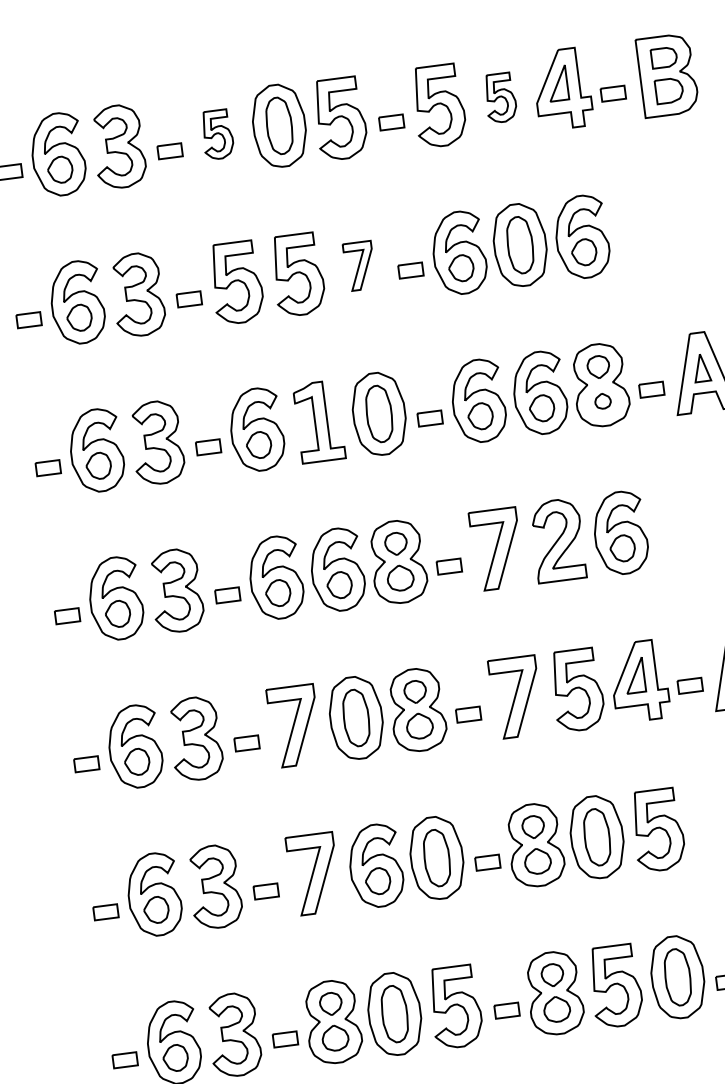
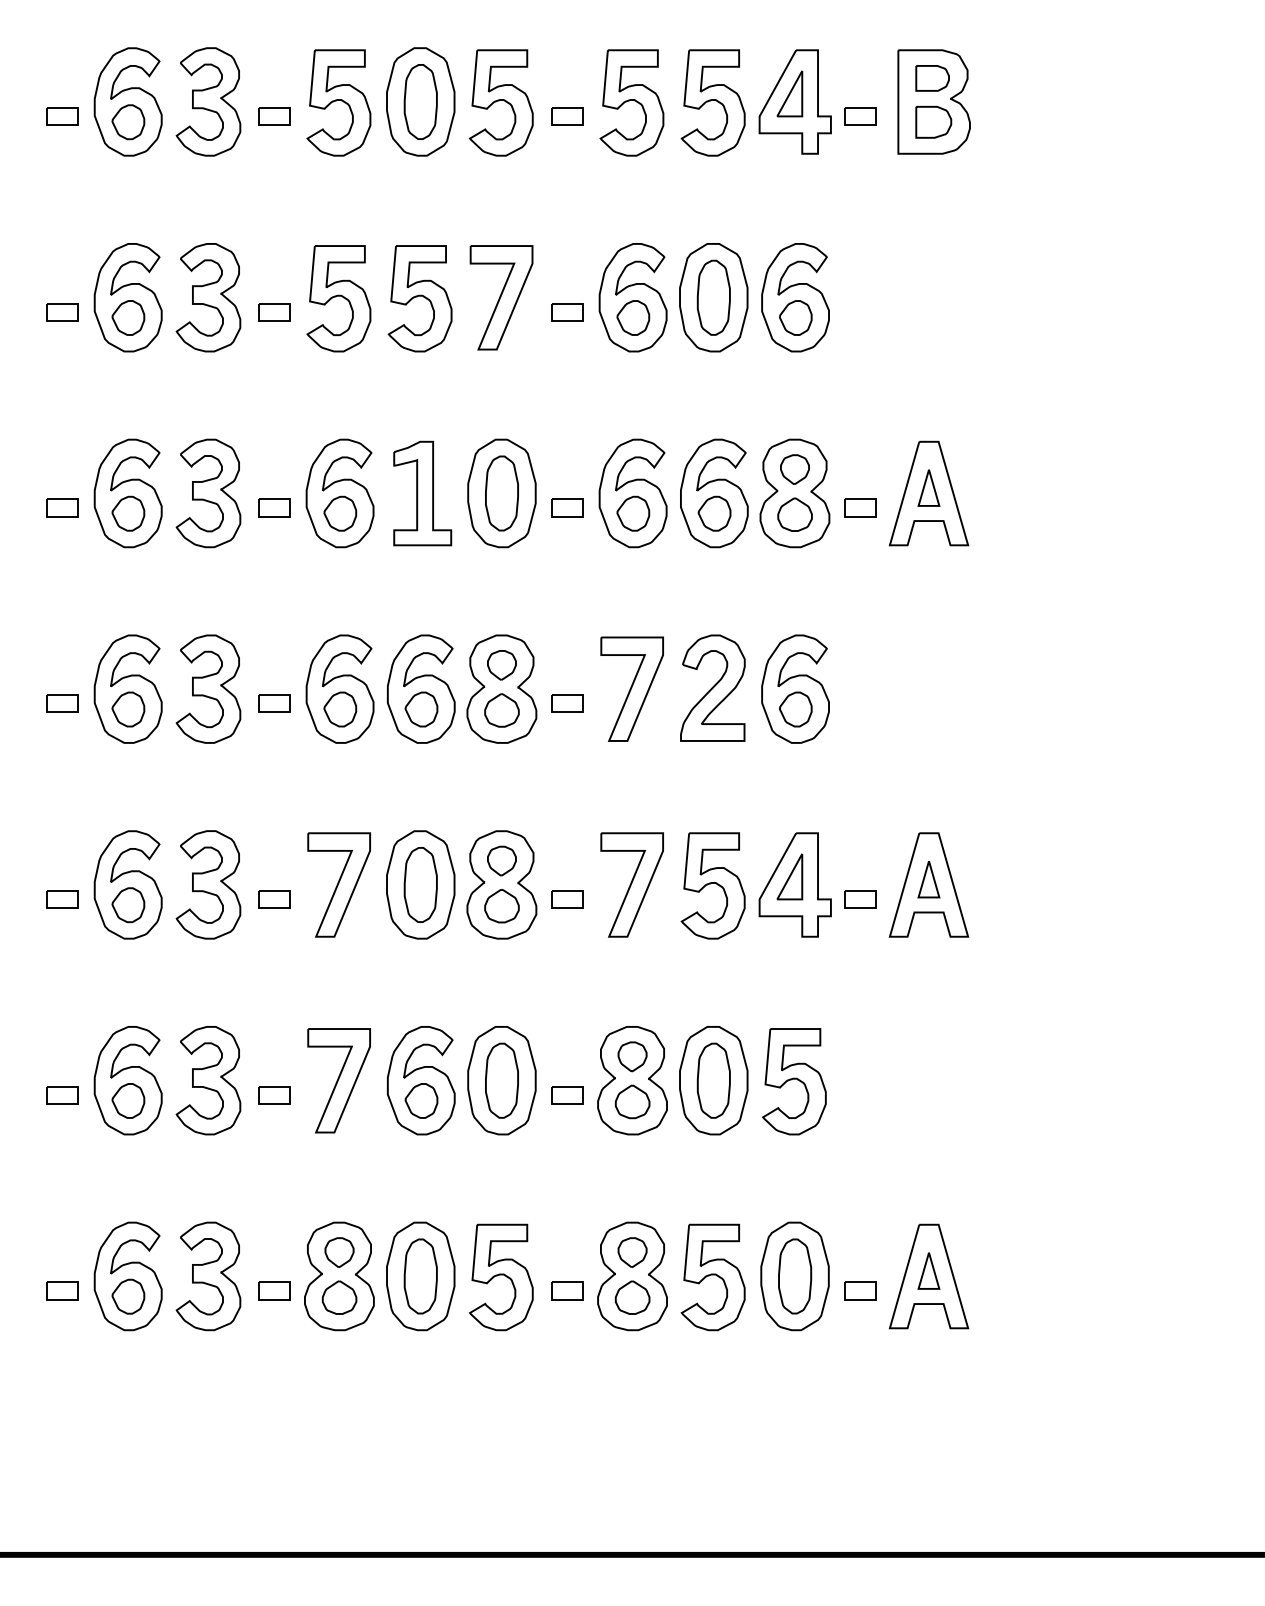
part: (500, 97) -> (712, 102), size x1.67
part: (217, 134) -> (338, 102), size x1.67
part: (359, 265) -> (501, 297), size x1.67
part: (602, 401) -> (794, 514), size x1.67

